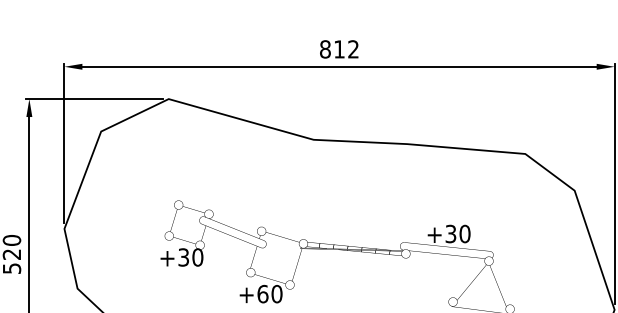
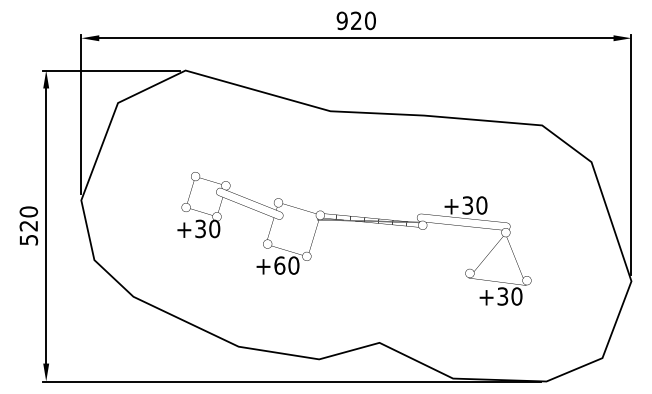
text: (338, 49) -> (355, 20), 812 -> 920

